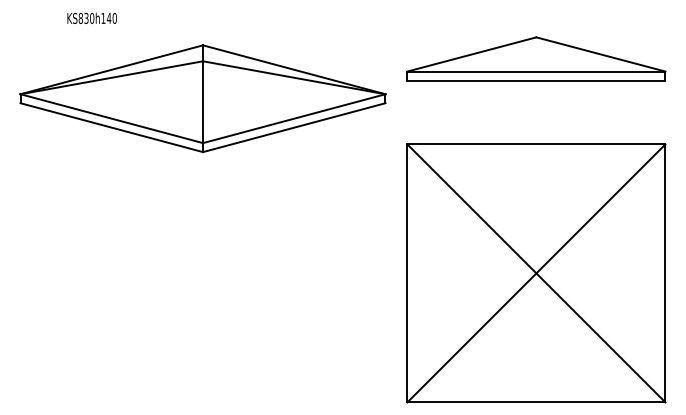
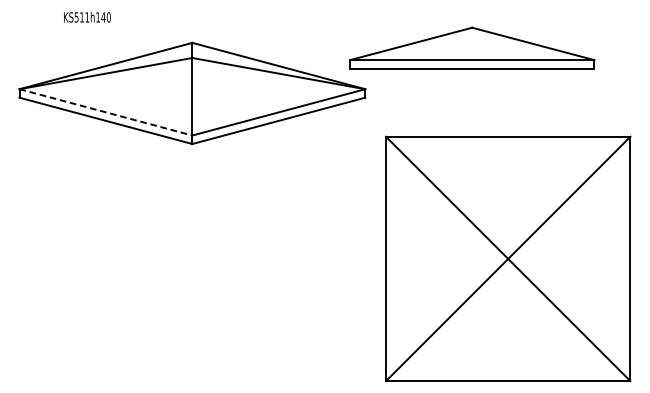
text: (86, 17) -> (82, 16), KS830h140 -> KS511h140
part: (536, 58) -> (472, 47), moved
line: (112, 118) -> (106, 112), solid -> dashed

